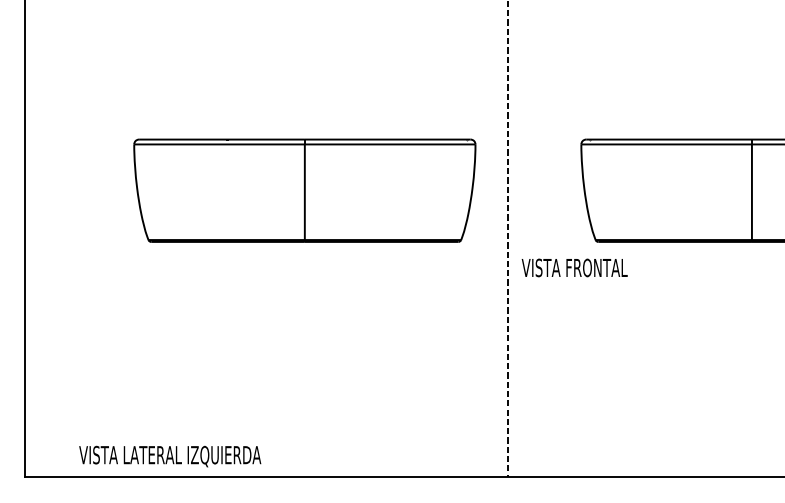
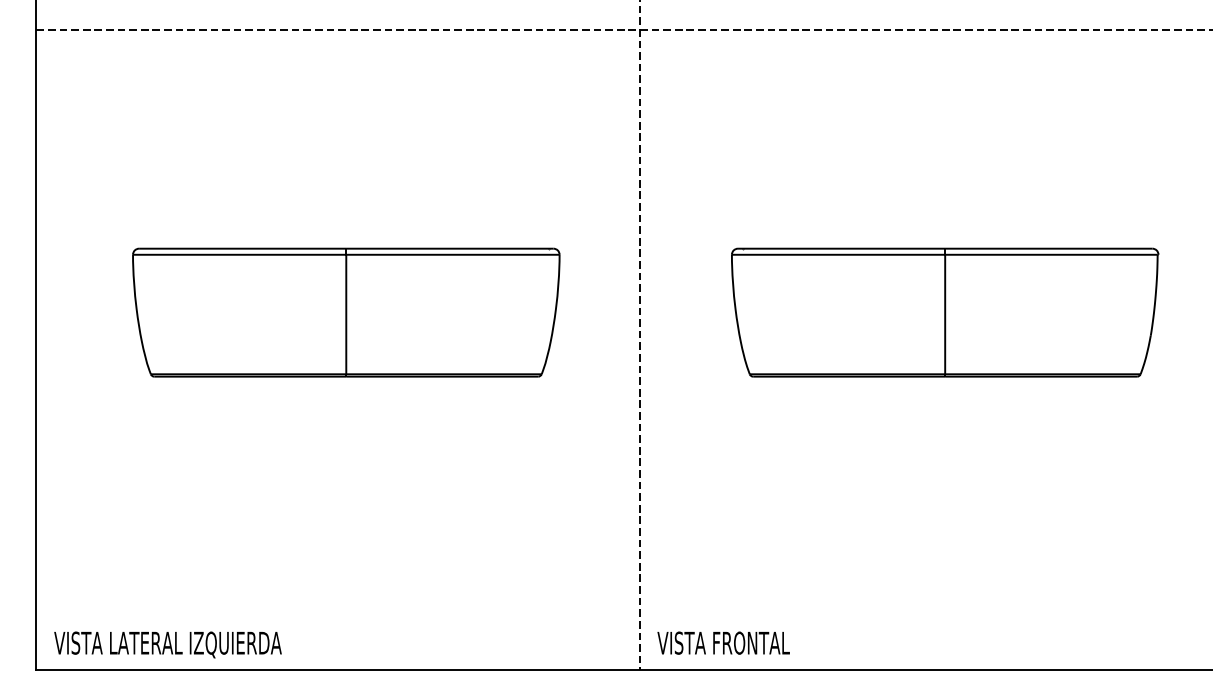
part: (305, 190) -> (346, 312), moved
text: (574, 267) -> (723, 642), moved
text: (169, 456) -> (167, 644), moved

